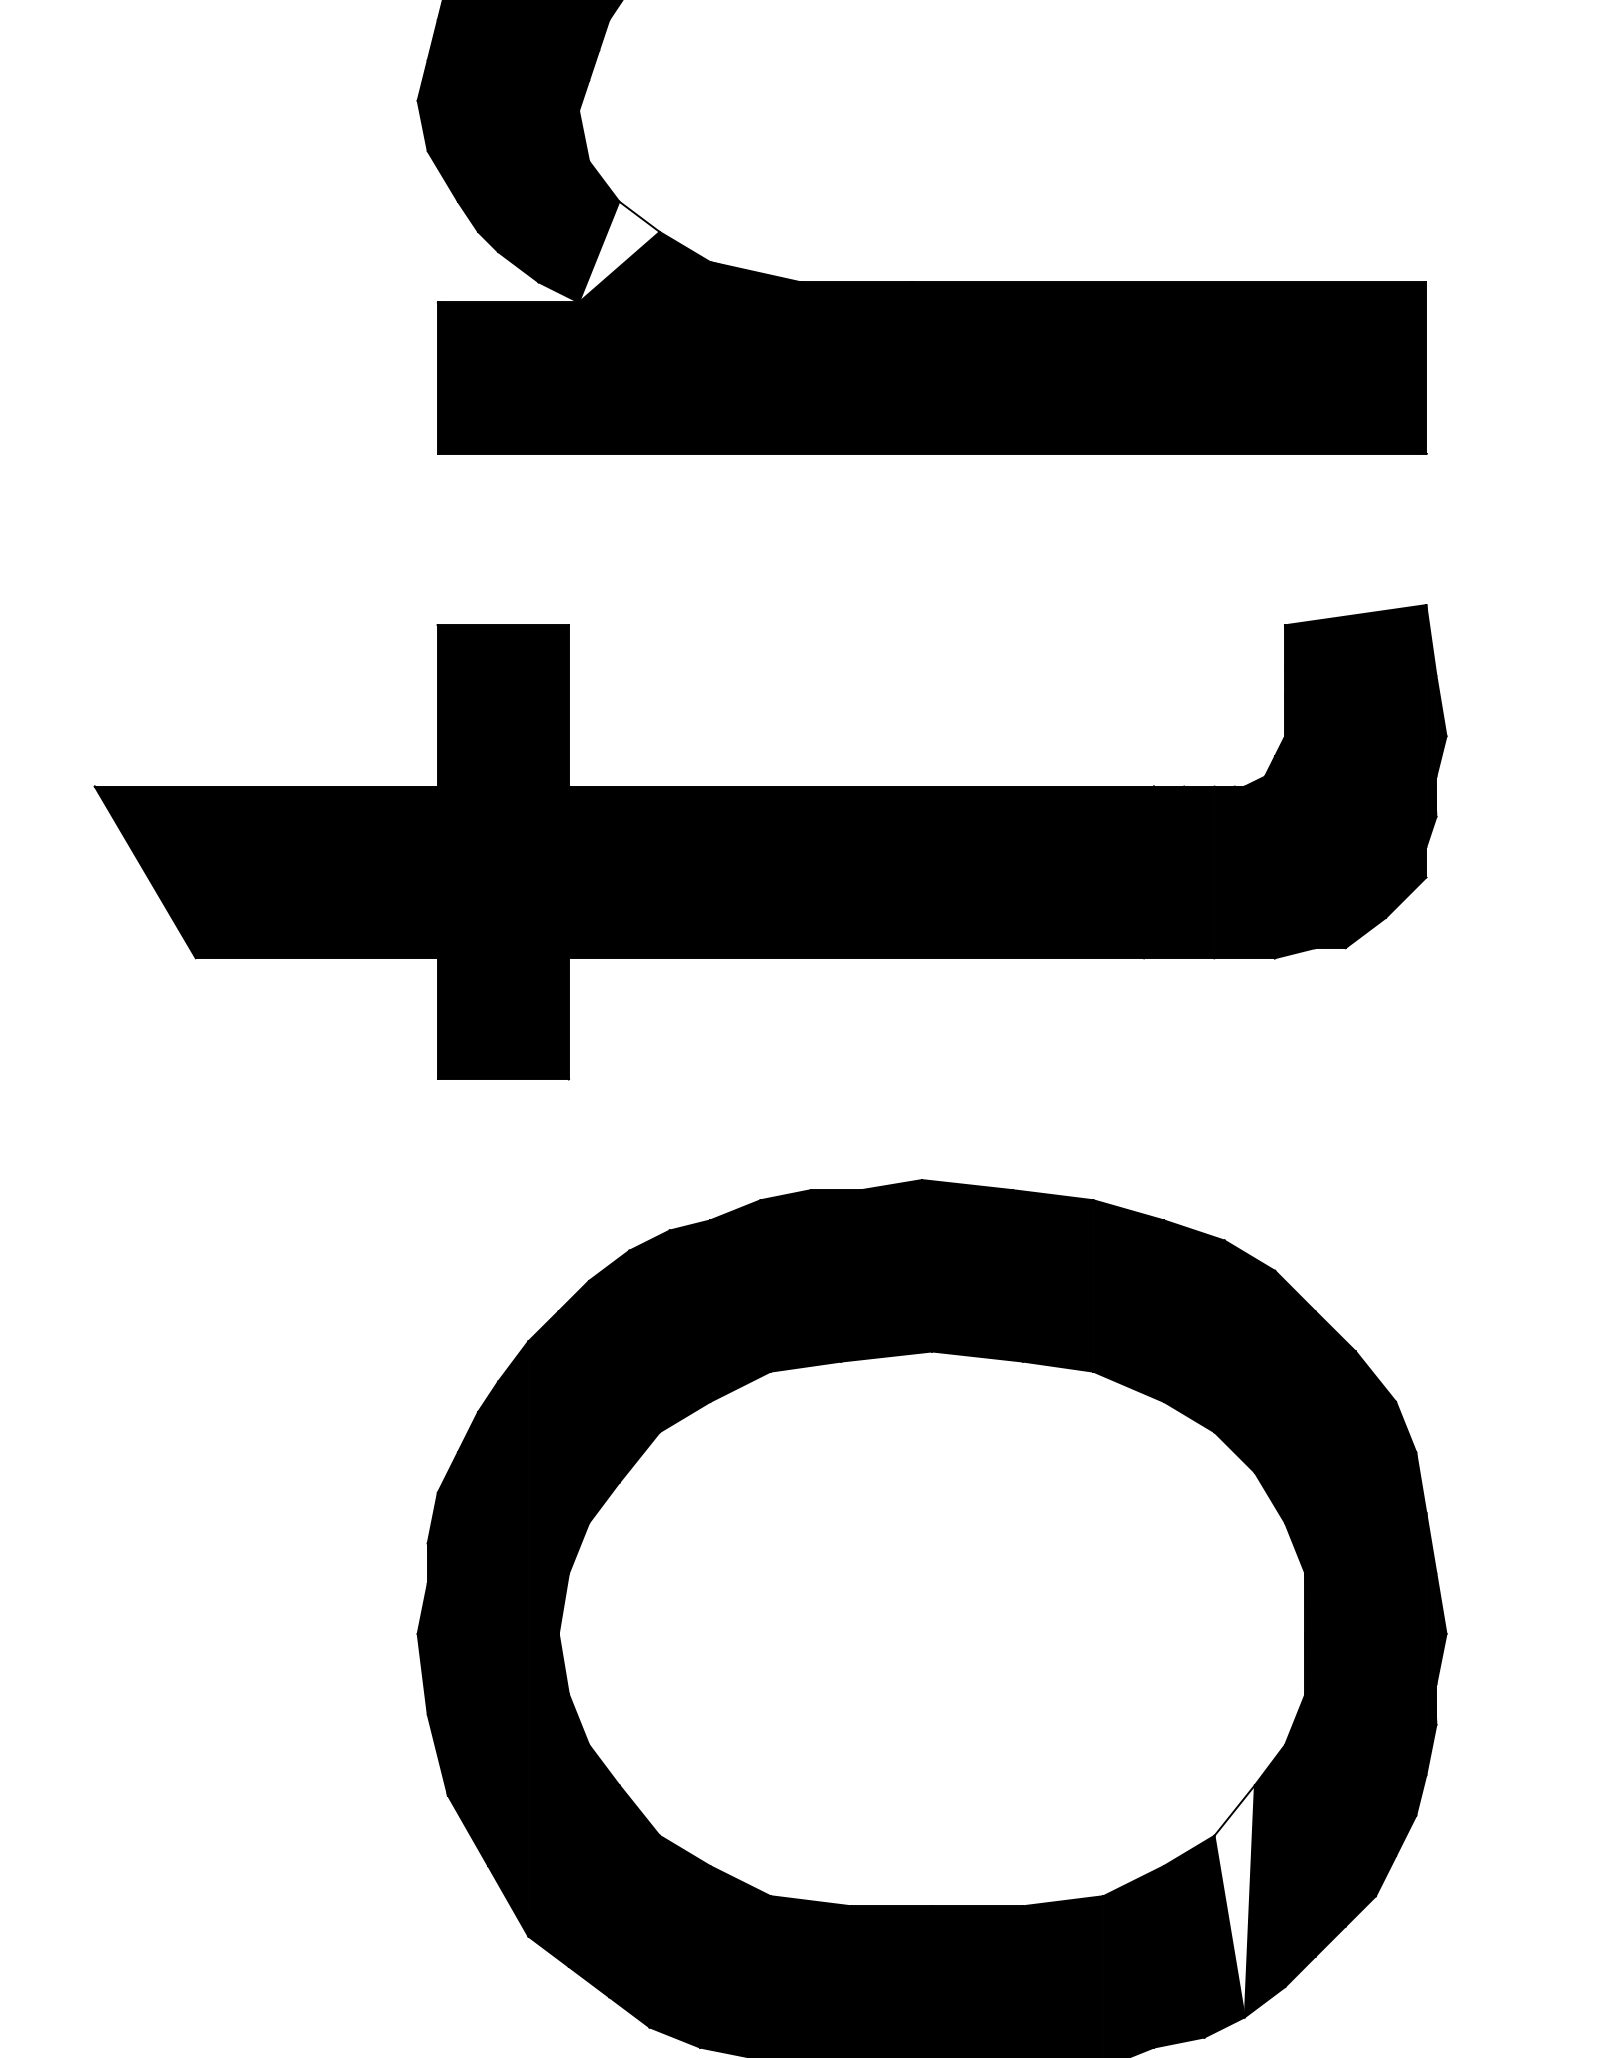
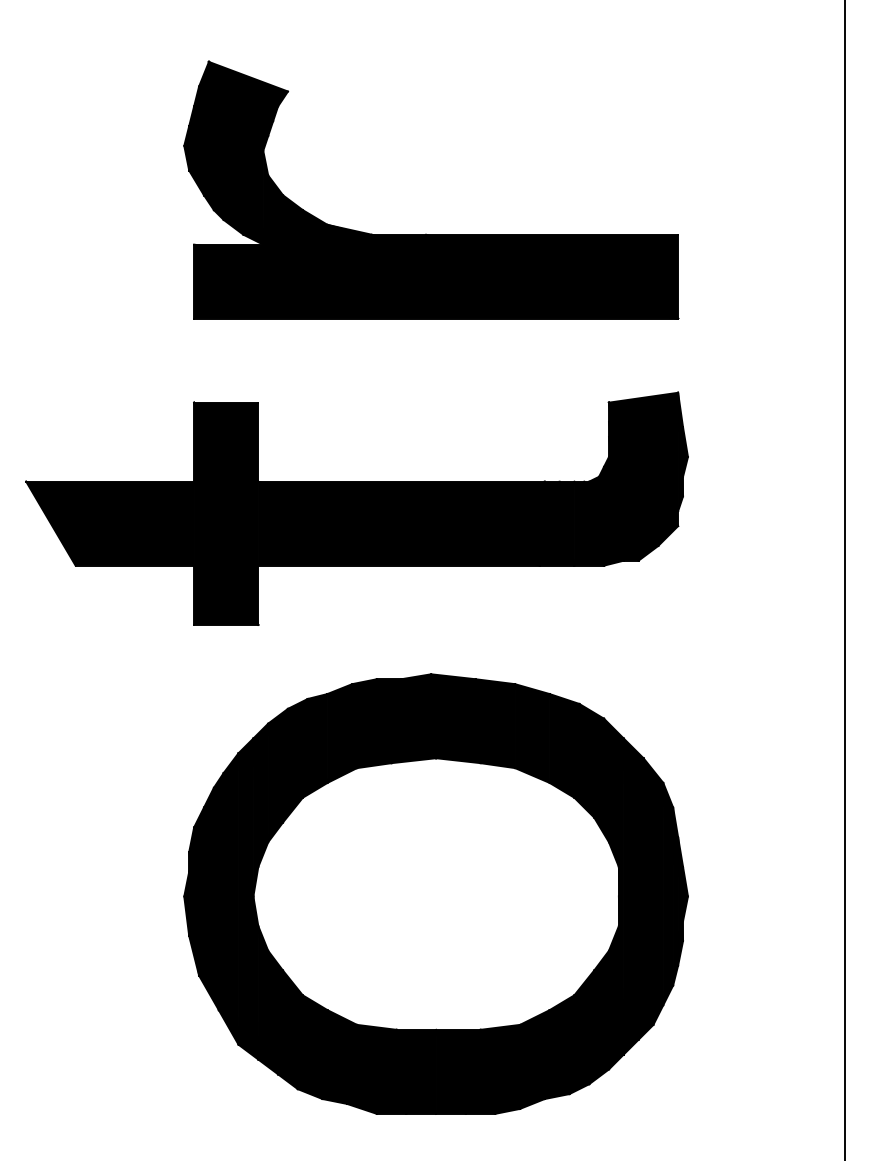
fill: (618, 251) -> (282, 219), added
fill: (1235, 1901) -> (584, 1027), added

